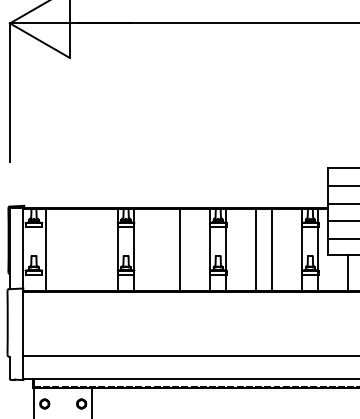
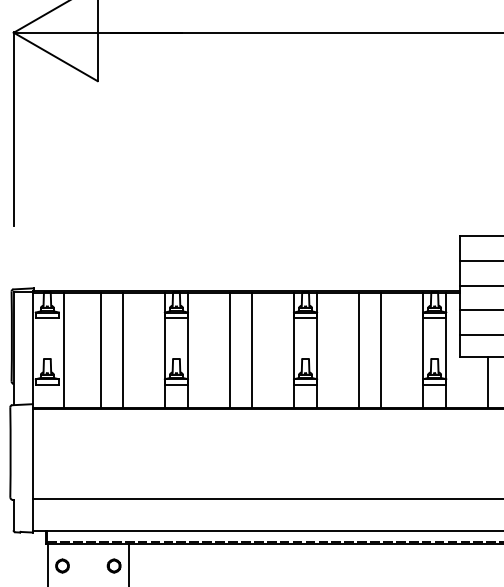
line: (71, 250) -> (99, 350), added
line: (88, 250) -> (123, 350), added
line: (164, 250) -> (230, 350), added

